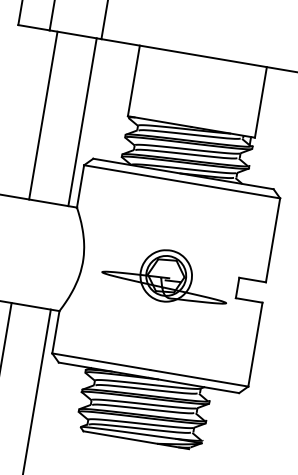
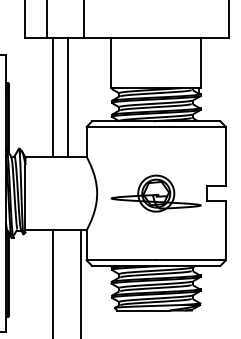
line: (82, 121) -> (67, 96), moved

